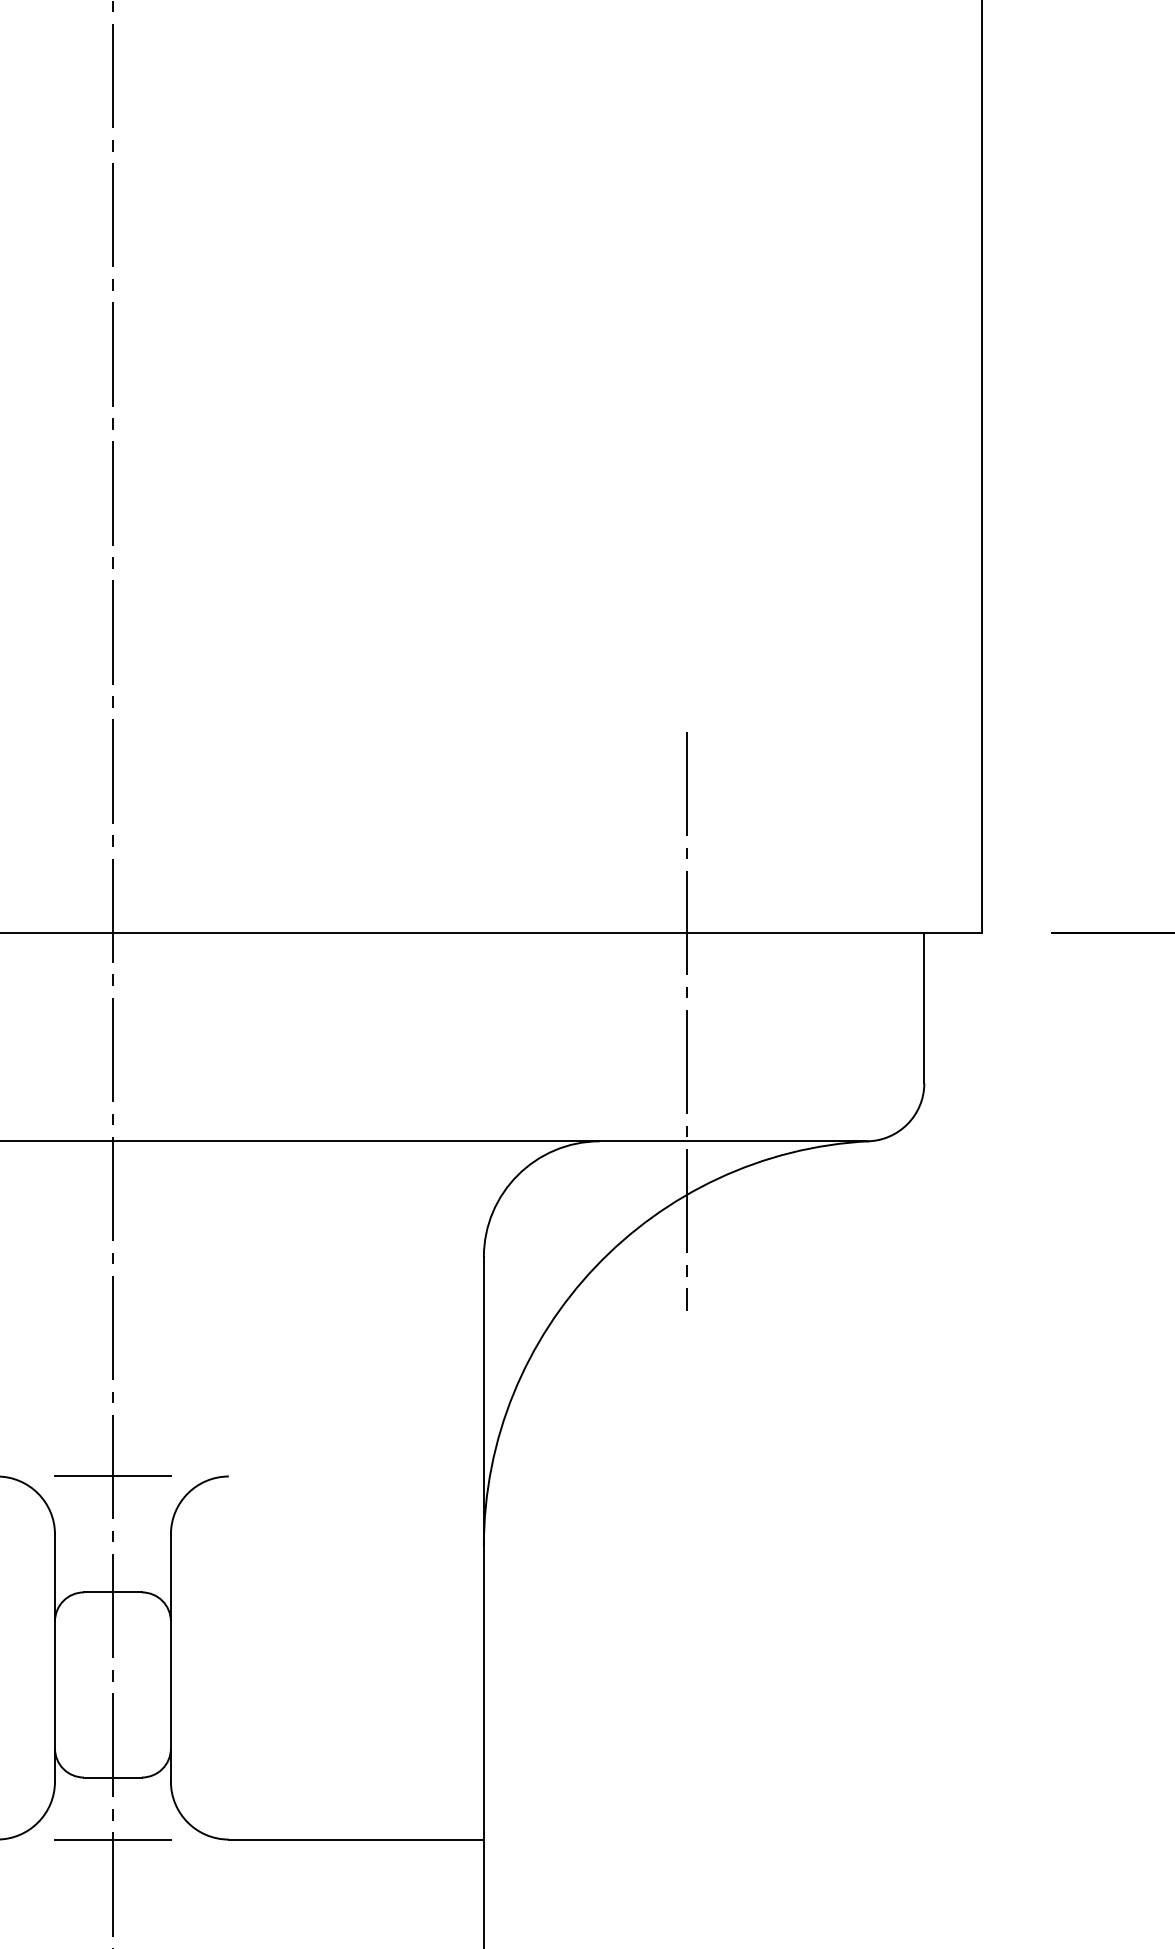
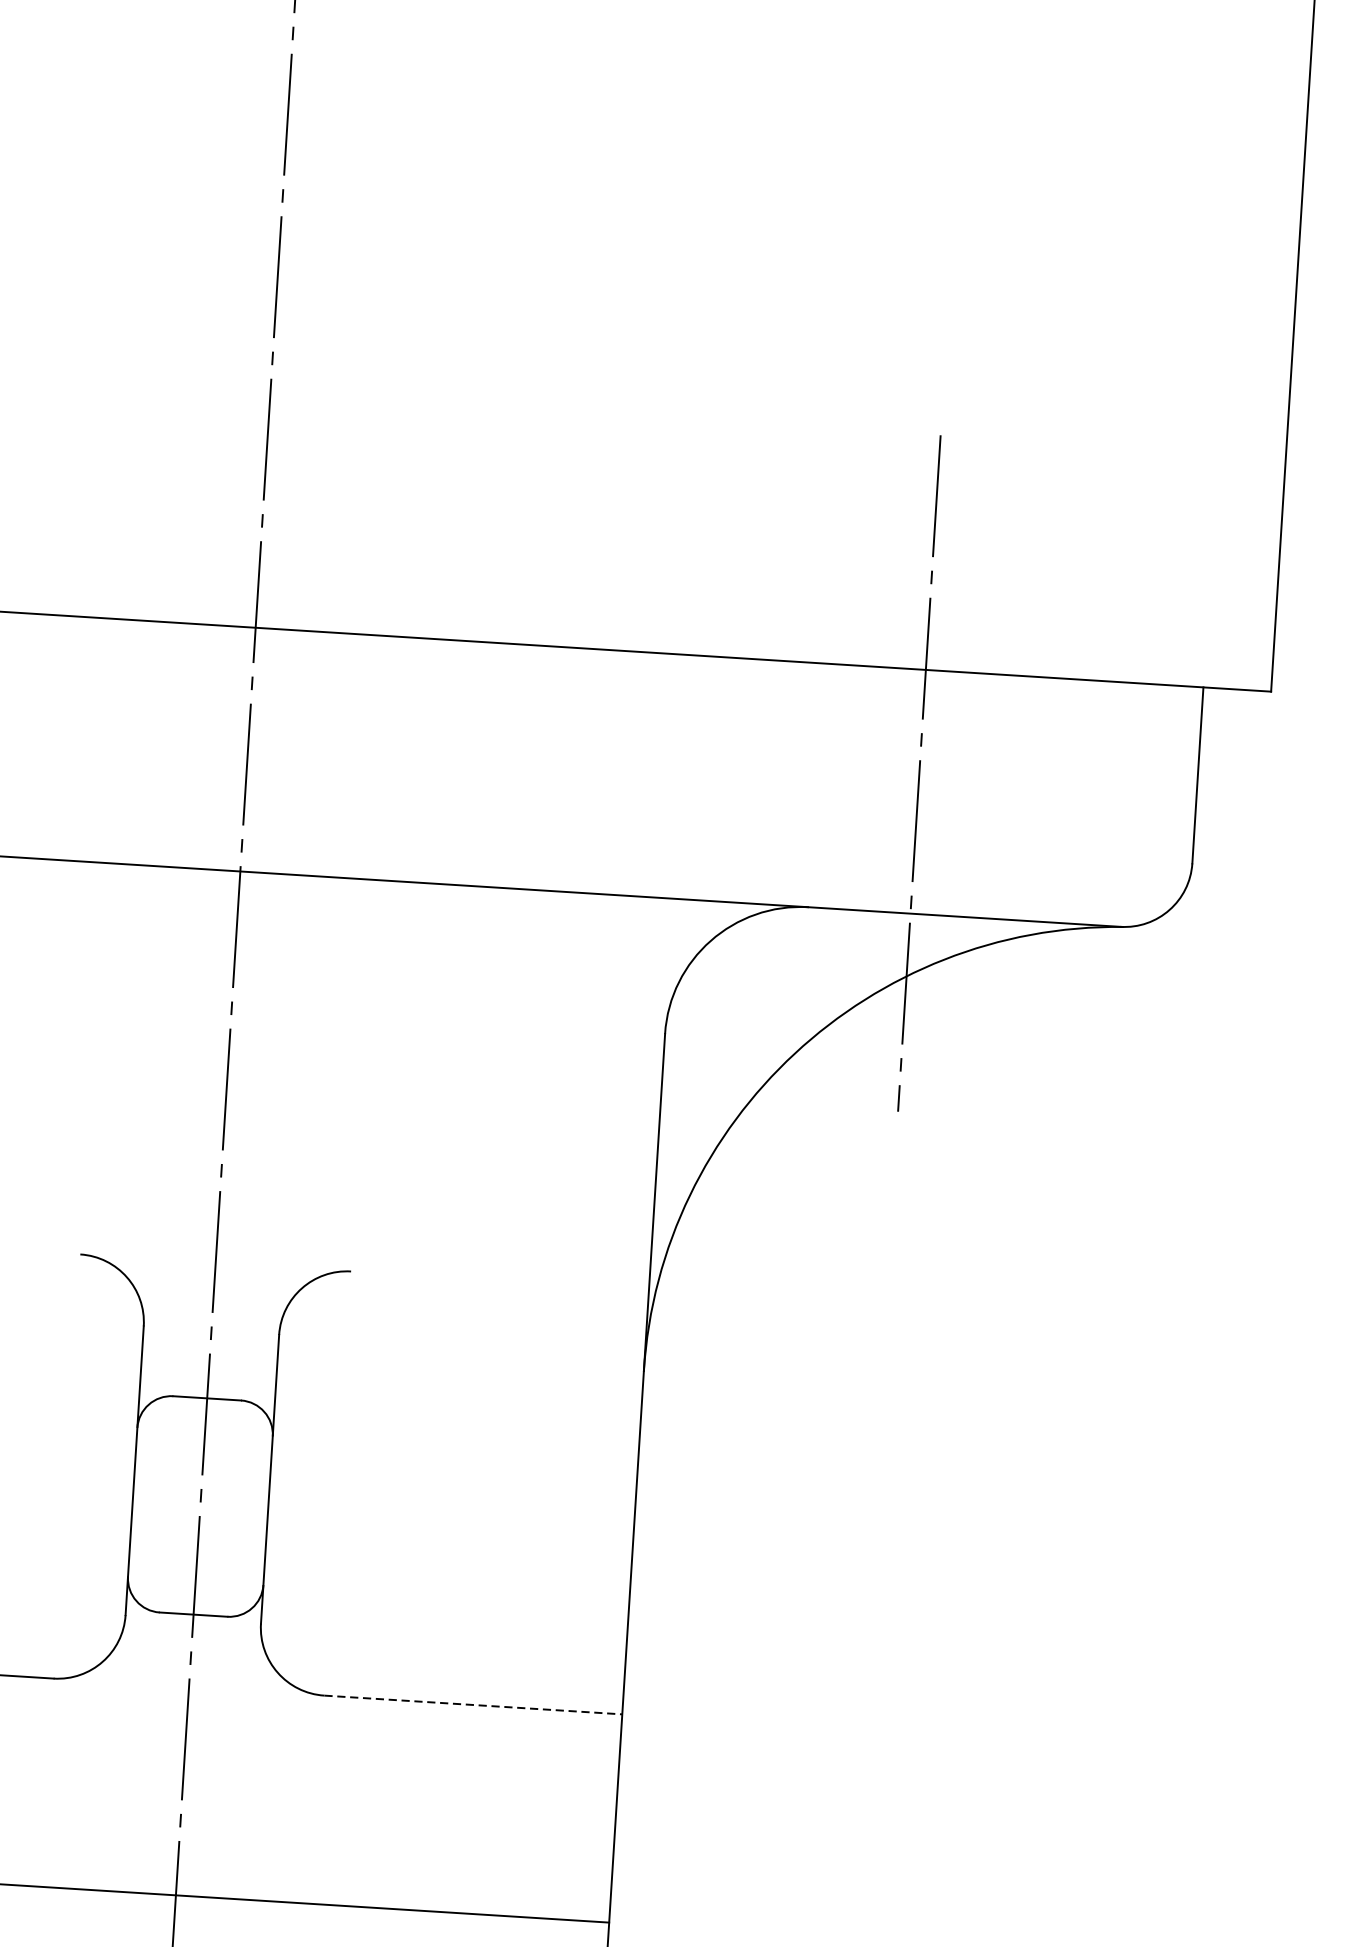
line: (112, 1476) -> (215, 1262), removed
line: (112, 1839) -> (188, 1686), removed
line: (356, 1839) -> (473, 1704), solid -> dashed

